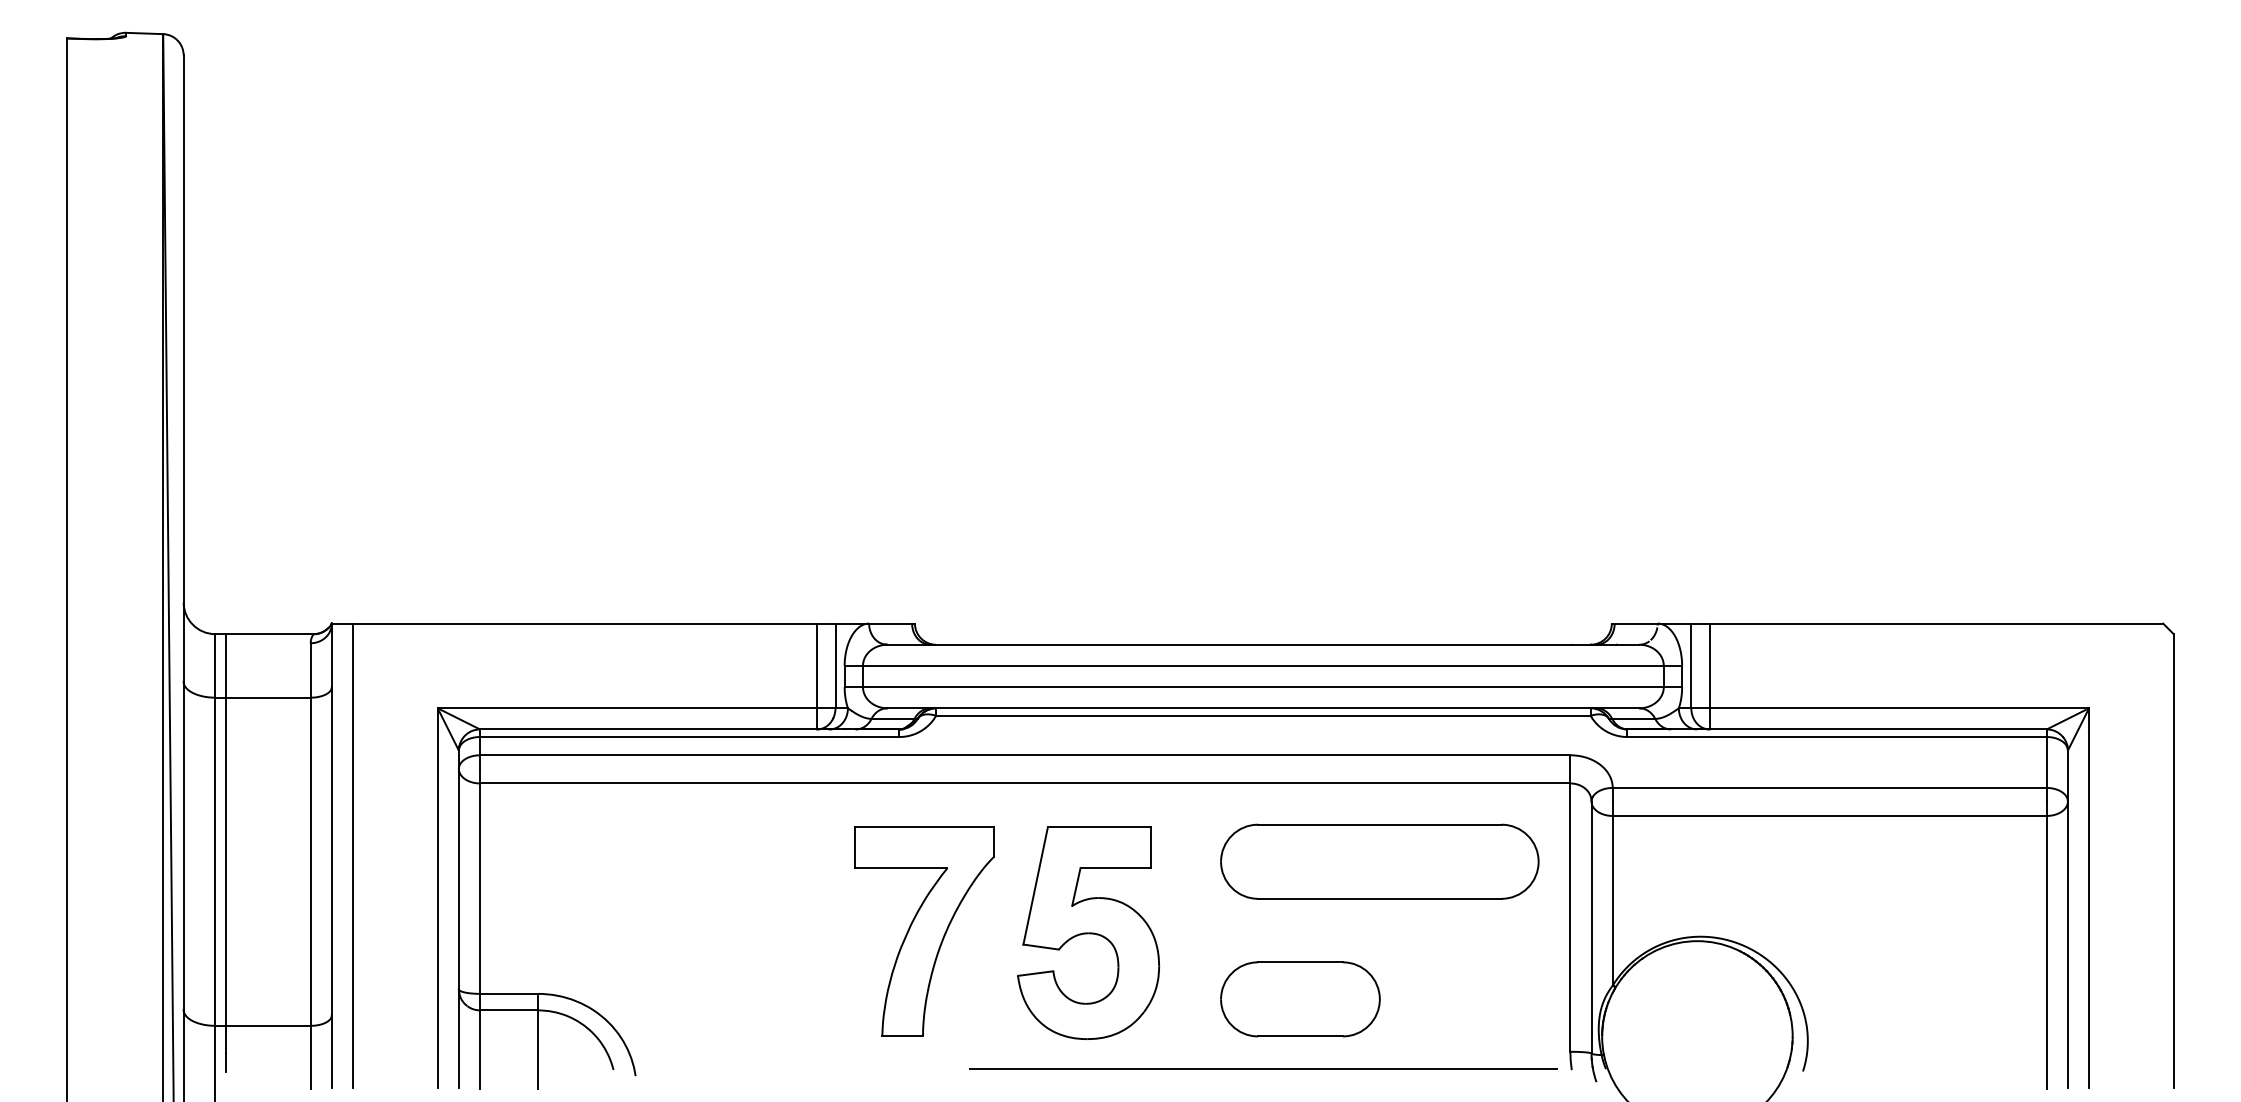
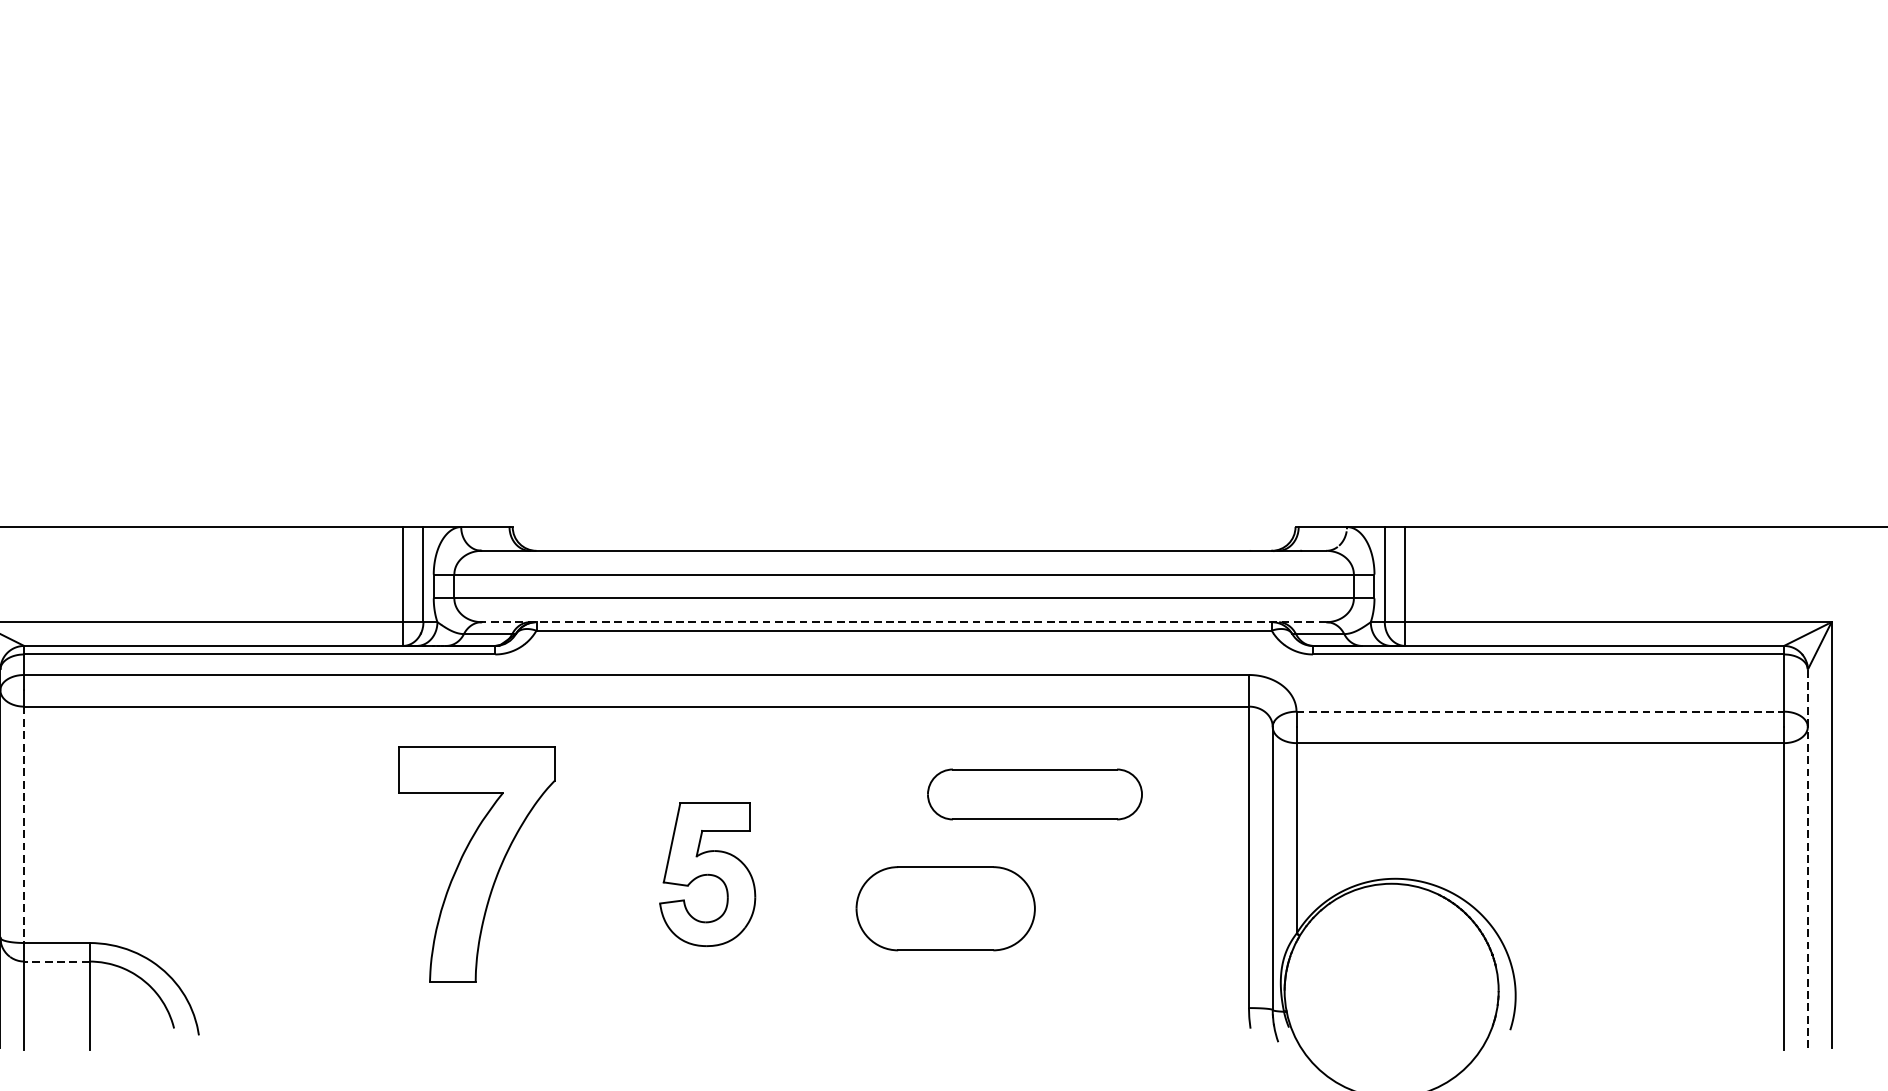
line: (1263, 708) -> (904, 622), solid -> dashed
line: (1830, 787) -> (1541, 711), solid -> dashed
part: (1379, 861) -> (1034, 794), size x0.6
line: (480, 889) -> (24, 825), solid -> dashed
line: (2067, 919) -> (1807, 859), solid -> dashed
part: (924, 931) -> (477, 863), moved
part: (1088, 932) -> (707, 874), size x0.6
part: (1300, 999) -> (945, 908), moved
line: (508, 1010) -> (56, 961), solid -> dashed
line: (1263, 1069) -> (904, 1027), removed

